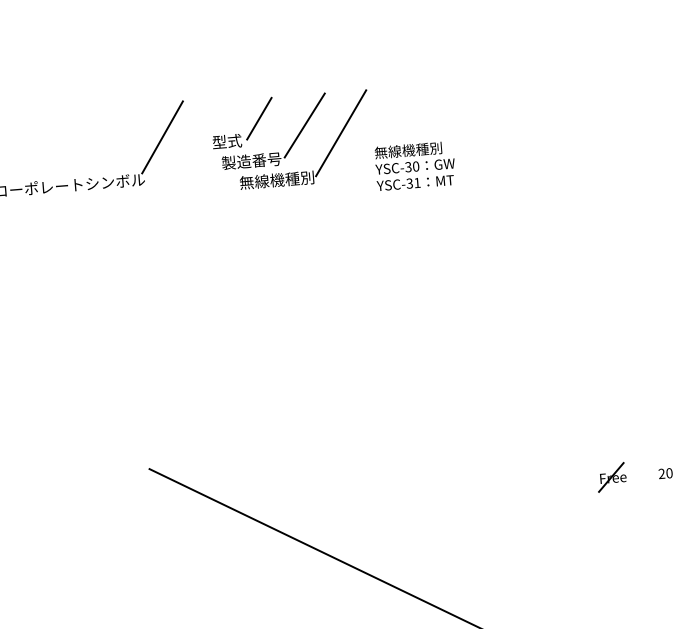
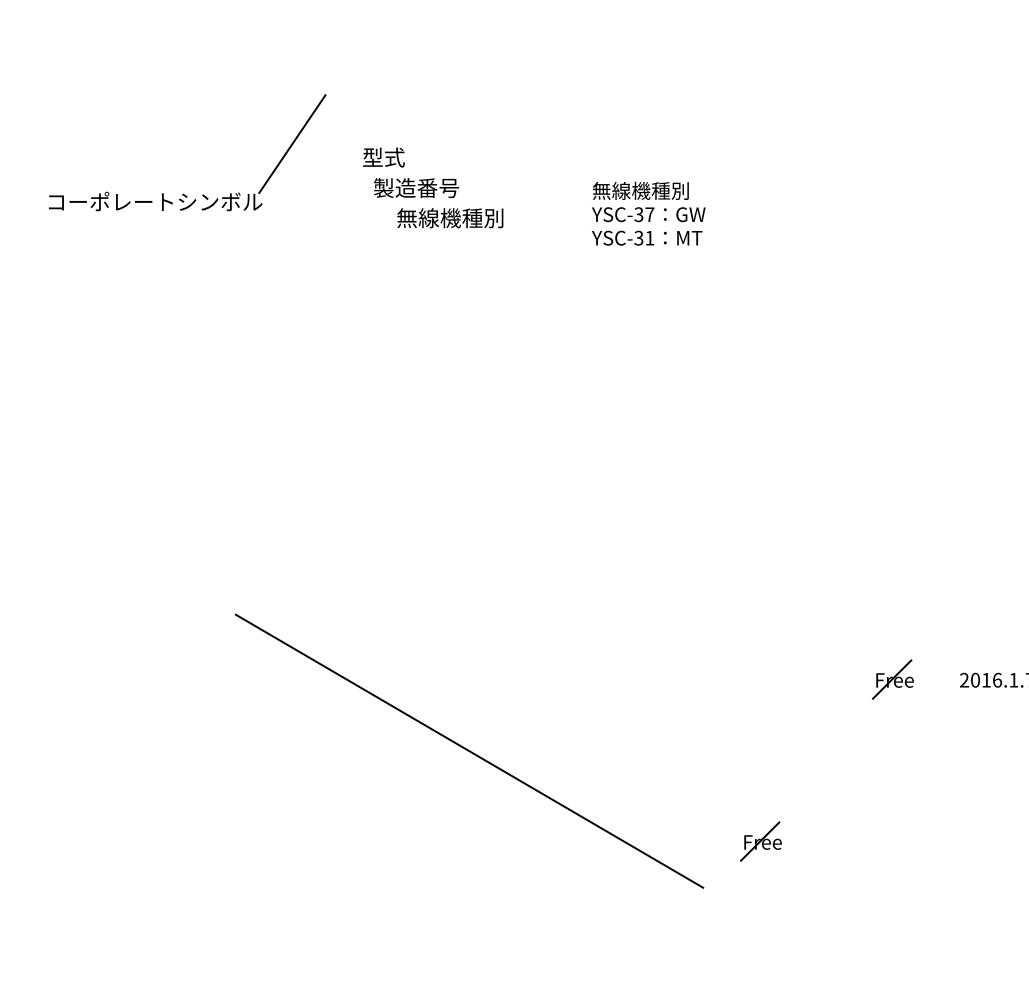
line: (259, 118) -> (432, 128), removed
line: (304, 125) -> (495, 143), removed
line: (340, 133) -> (546, 158), removed
text: (415, 166) -> (649, 214), YSC-30 -> YSC-37
part: (528, 597) -> (760, 841), added

